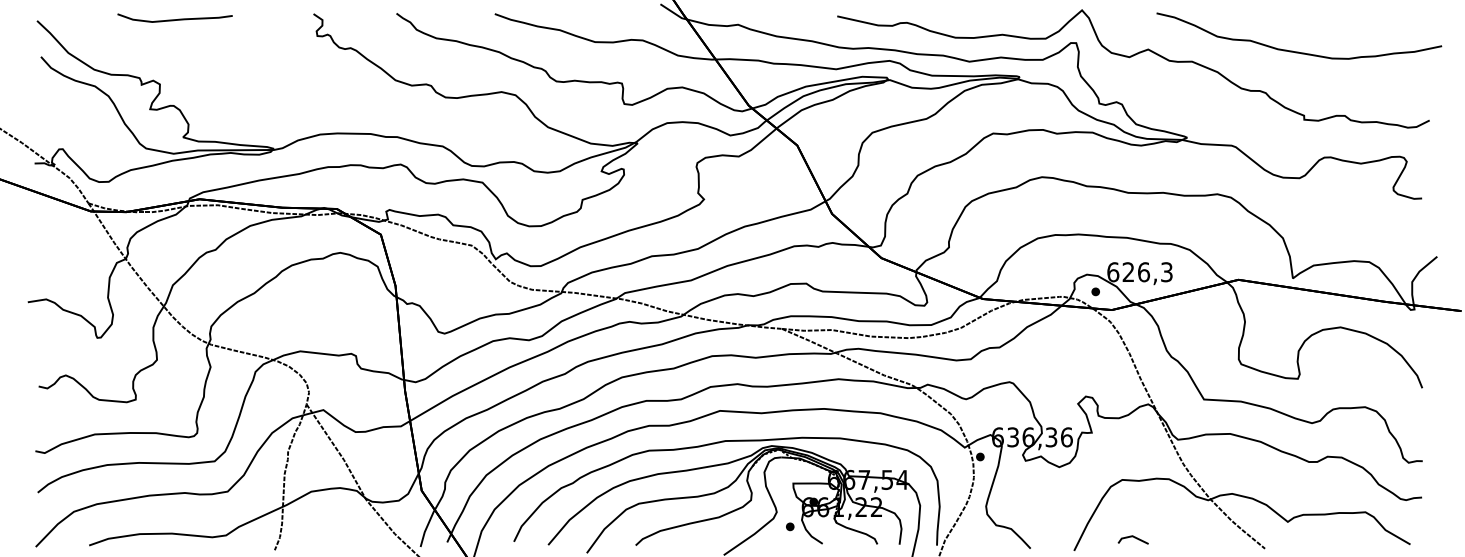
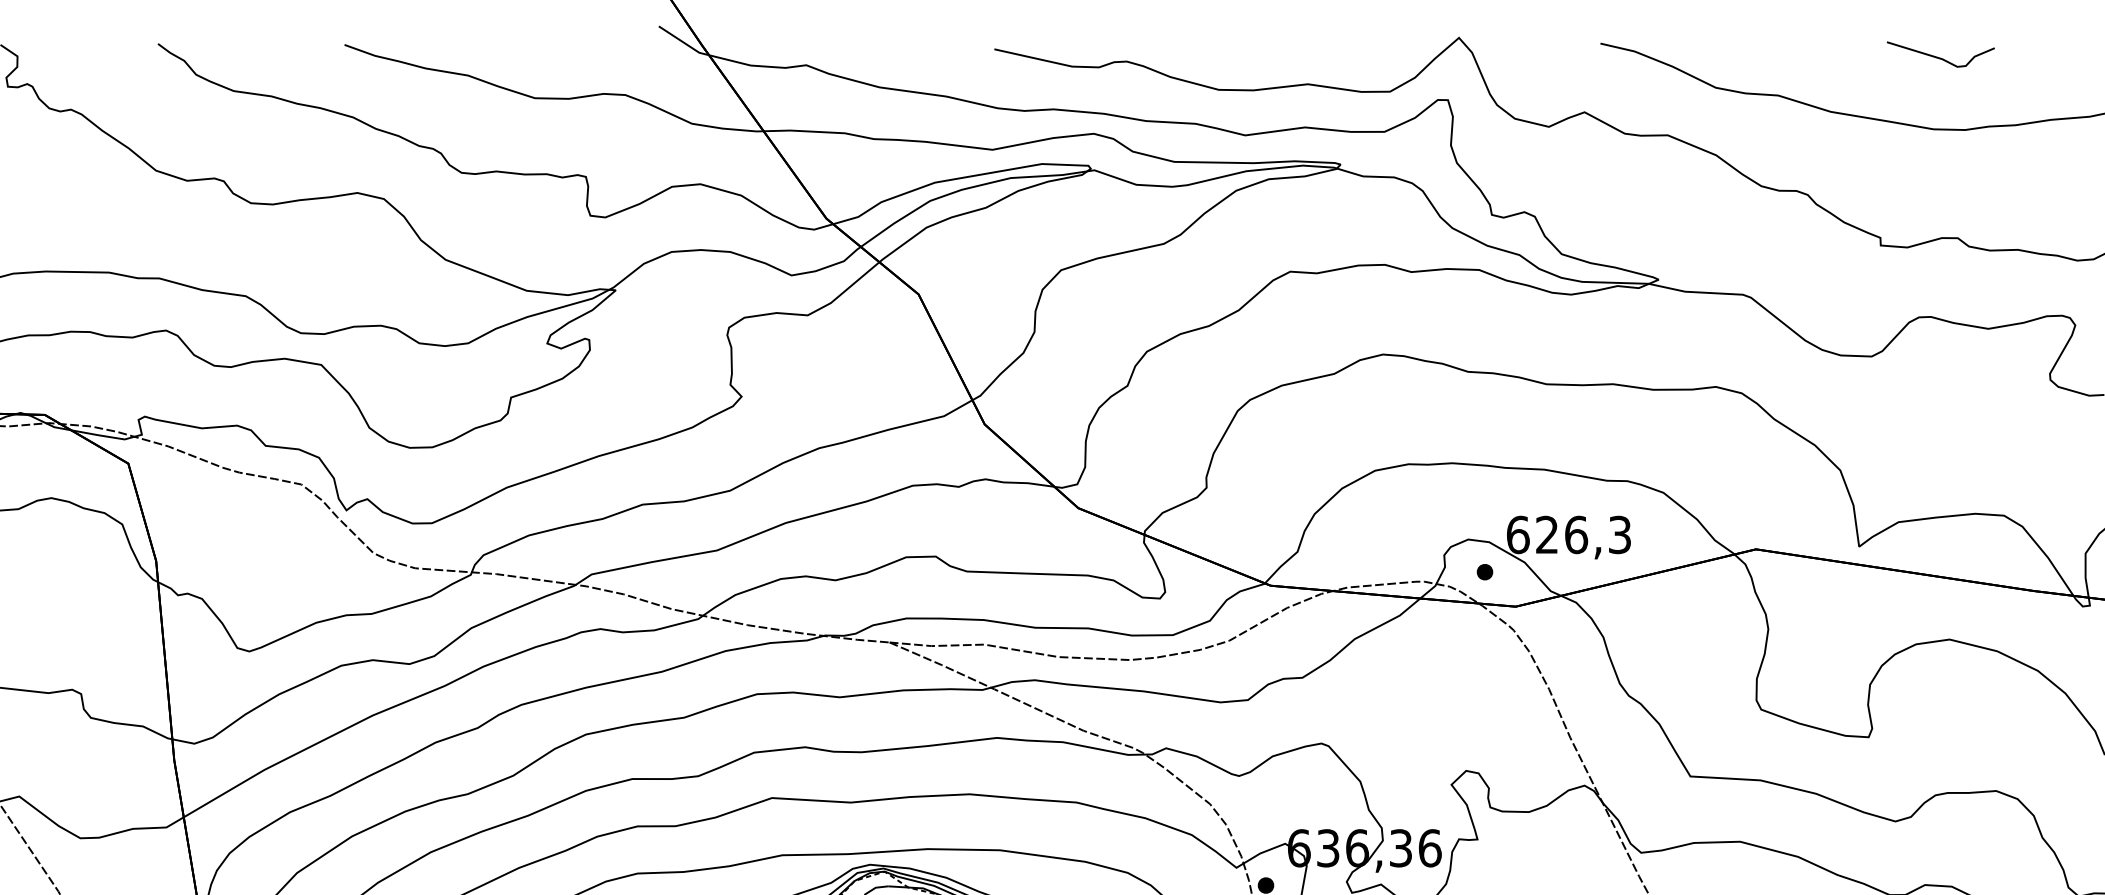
curve: (1334, 19) -> (1938, 55), added

